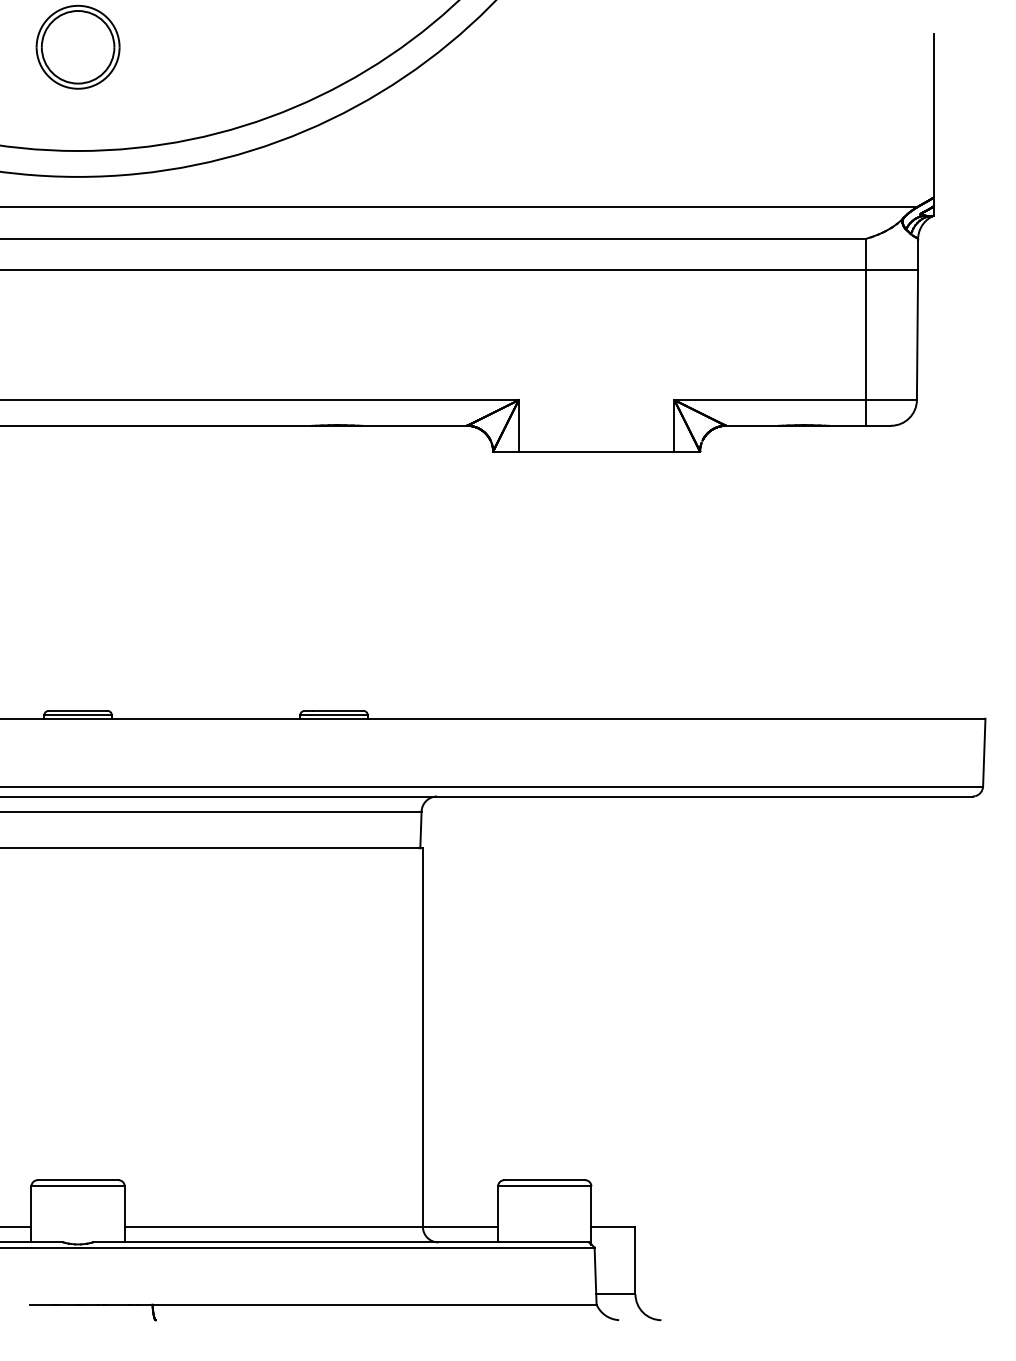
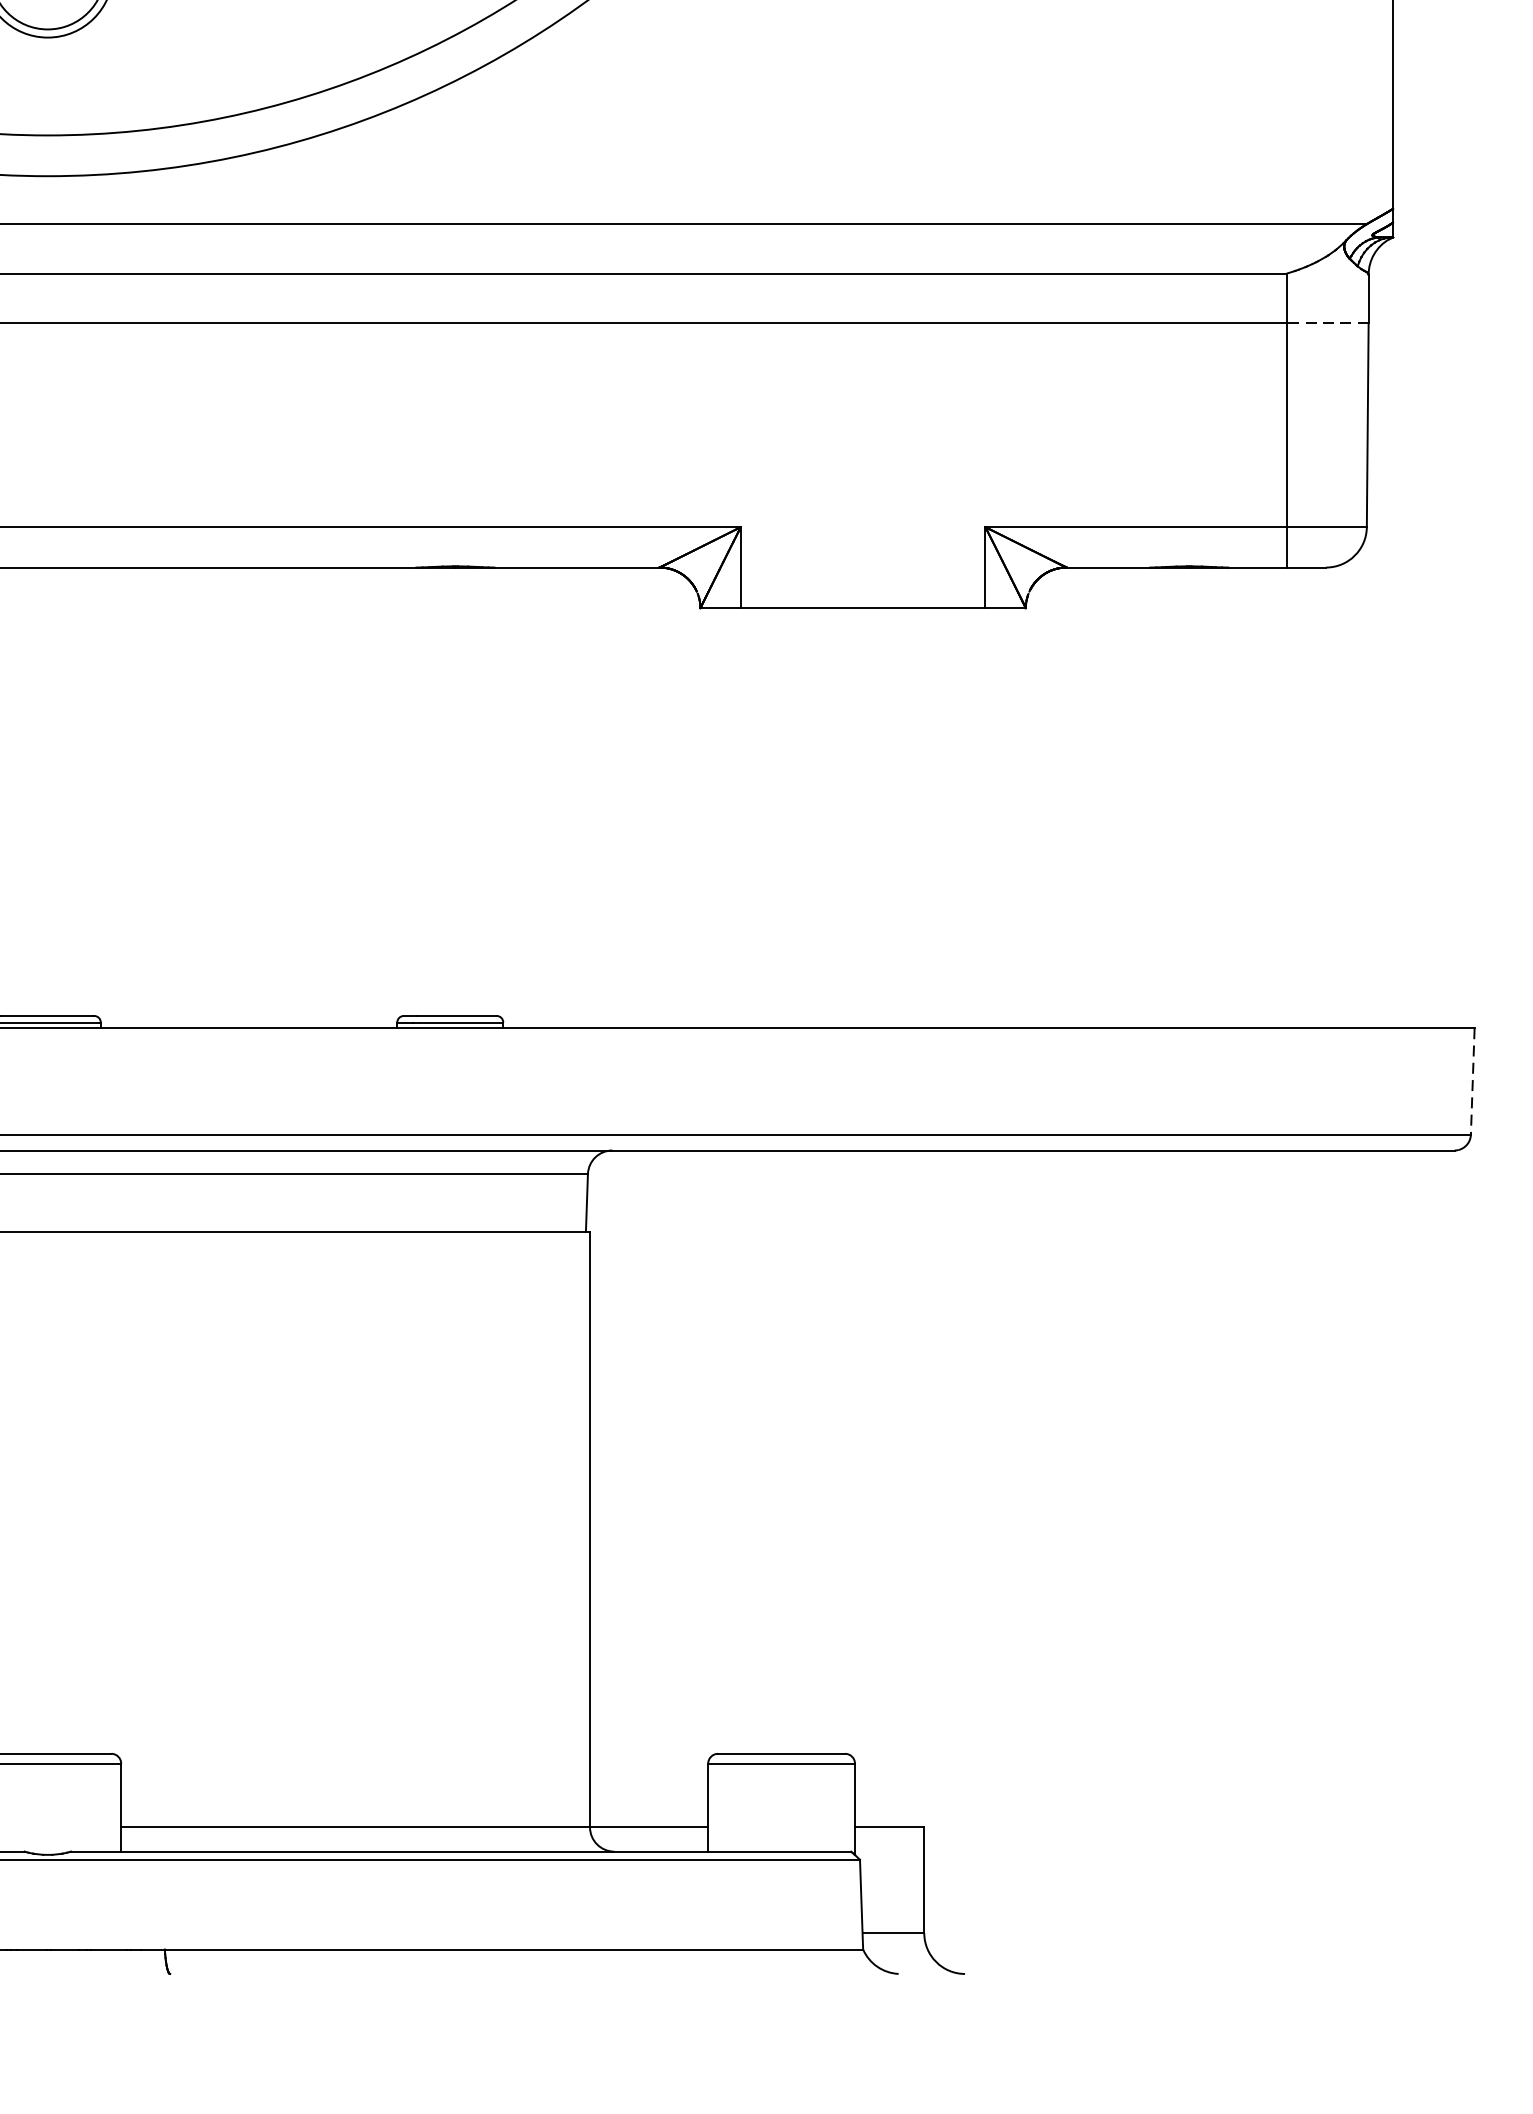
line: (892, 270) -> (1328, 323), solid -> dashed
line: (984, 752) -> (1473, 1081), solid -> dashed

